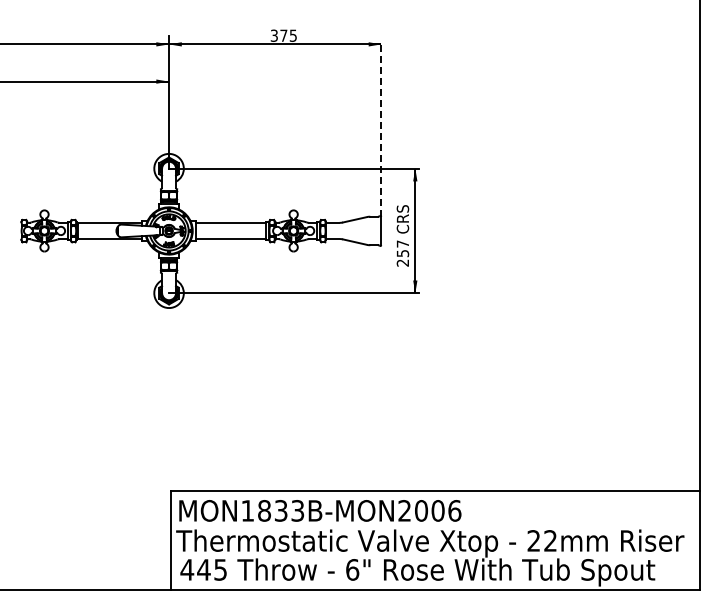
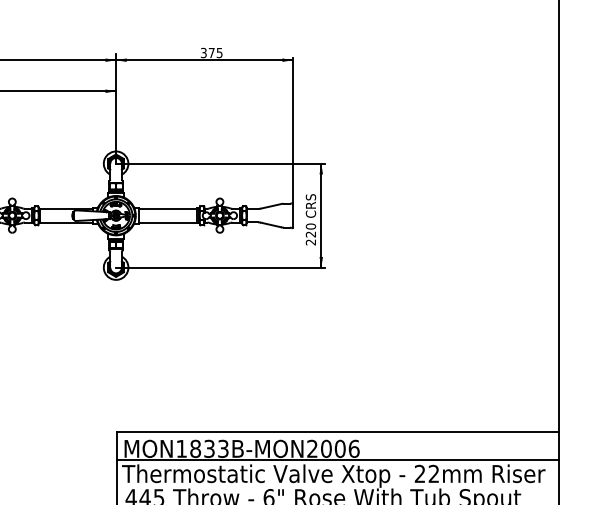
line: (381, 128) -> (293, 130), dashed -> solid
text: (402, 248) -> (310, 230), 257 -> 220
line: (435, 524) -> (338, 460), added

